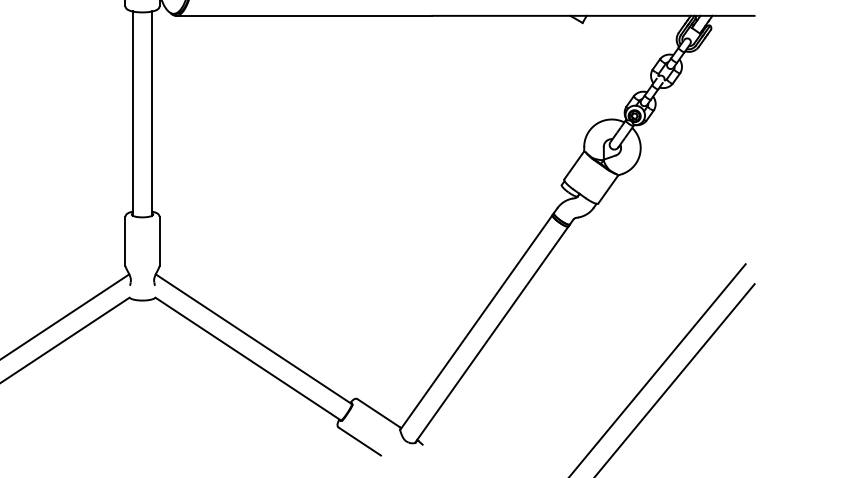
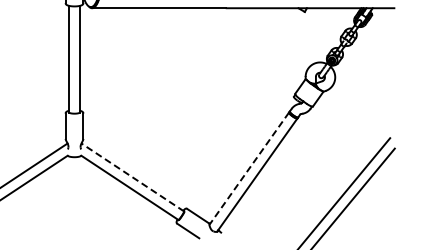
line: (476, 322) -> (249, 168), solid -> dashed
line: (253, 339) -> (132, 177), solid -> dashed

